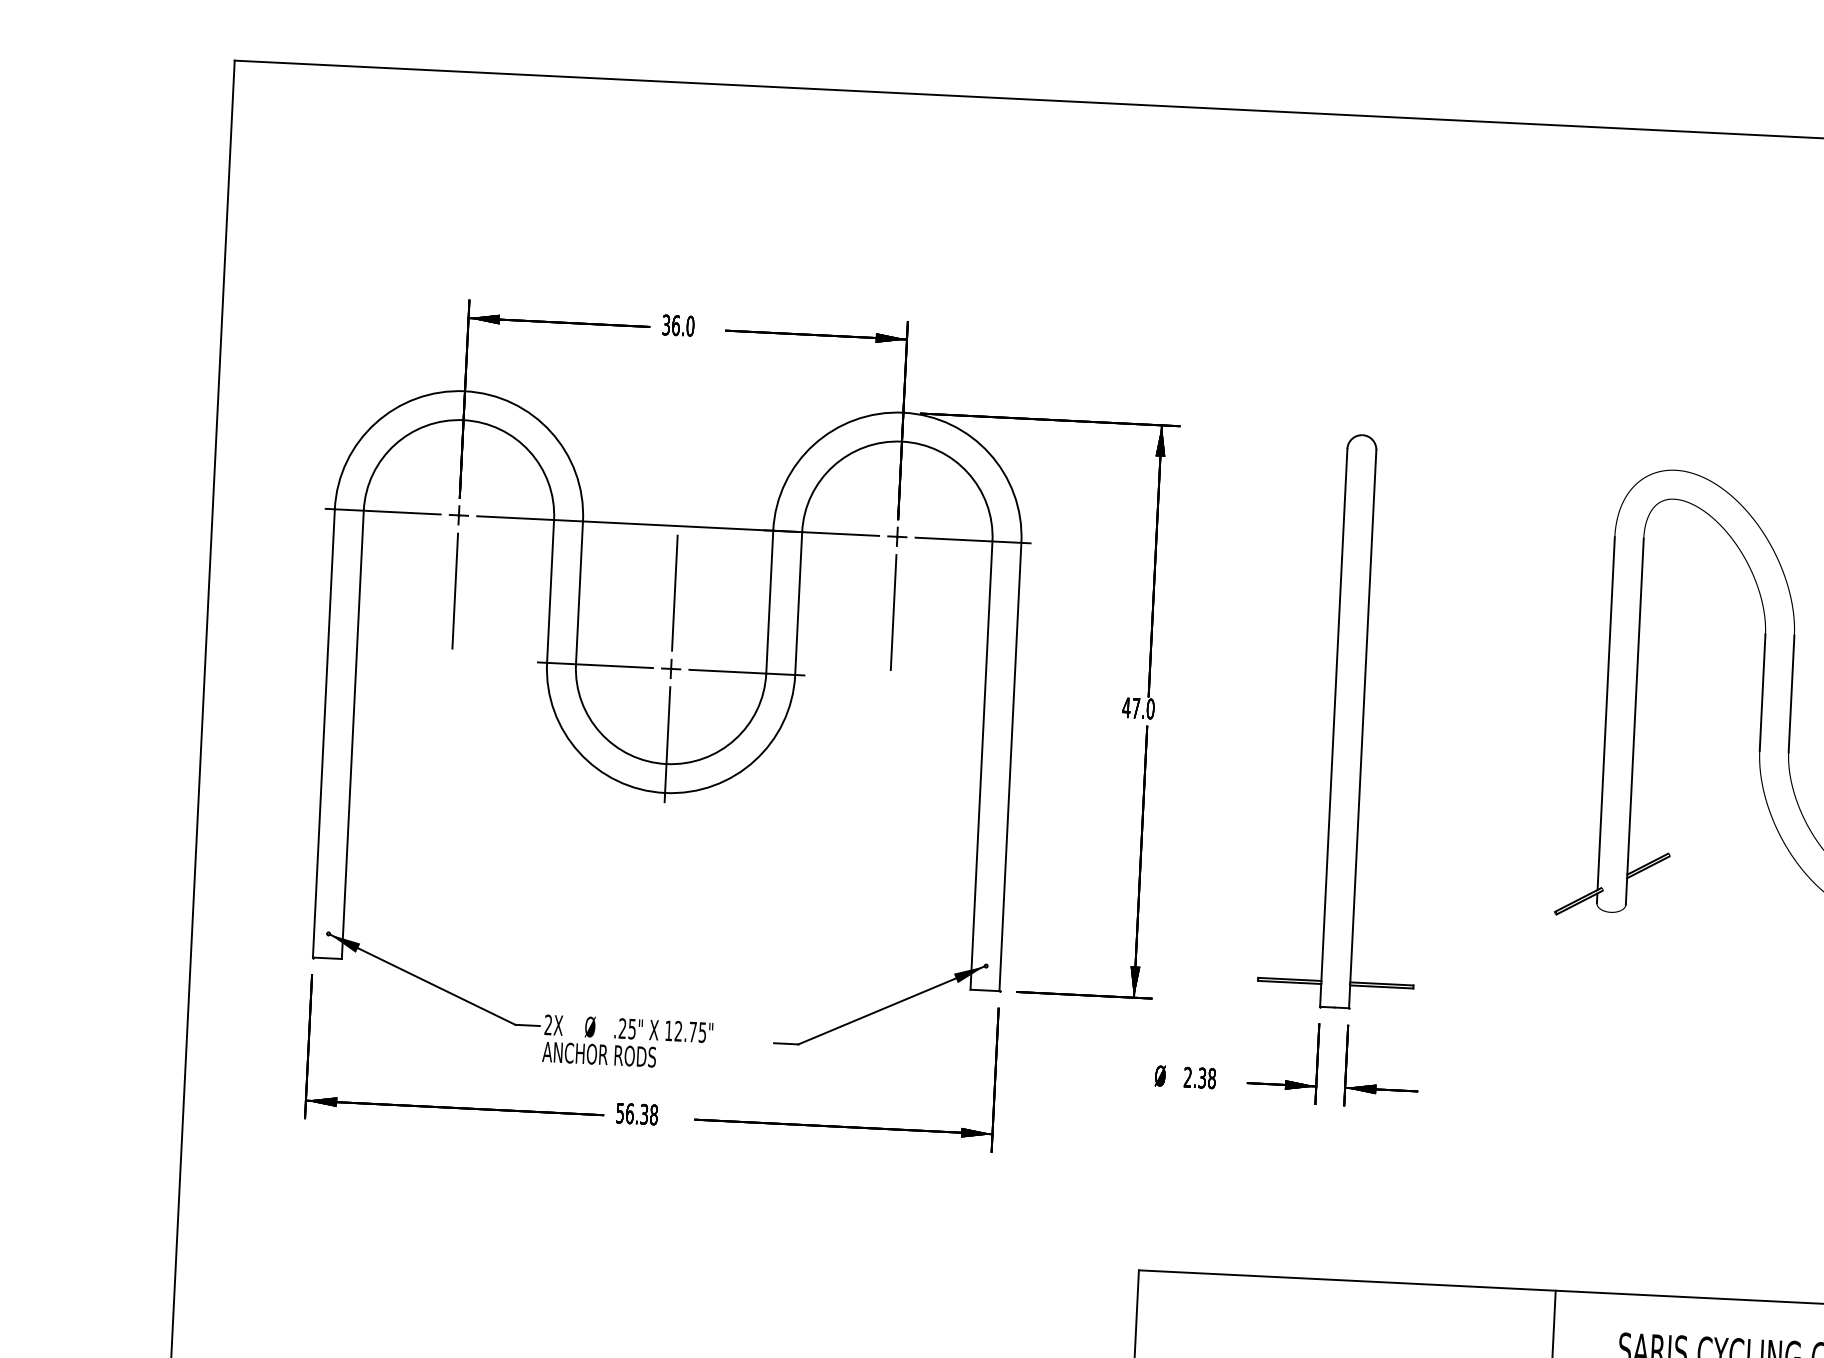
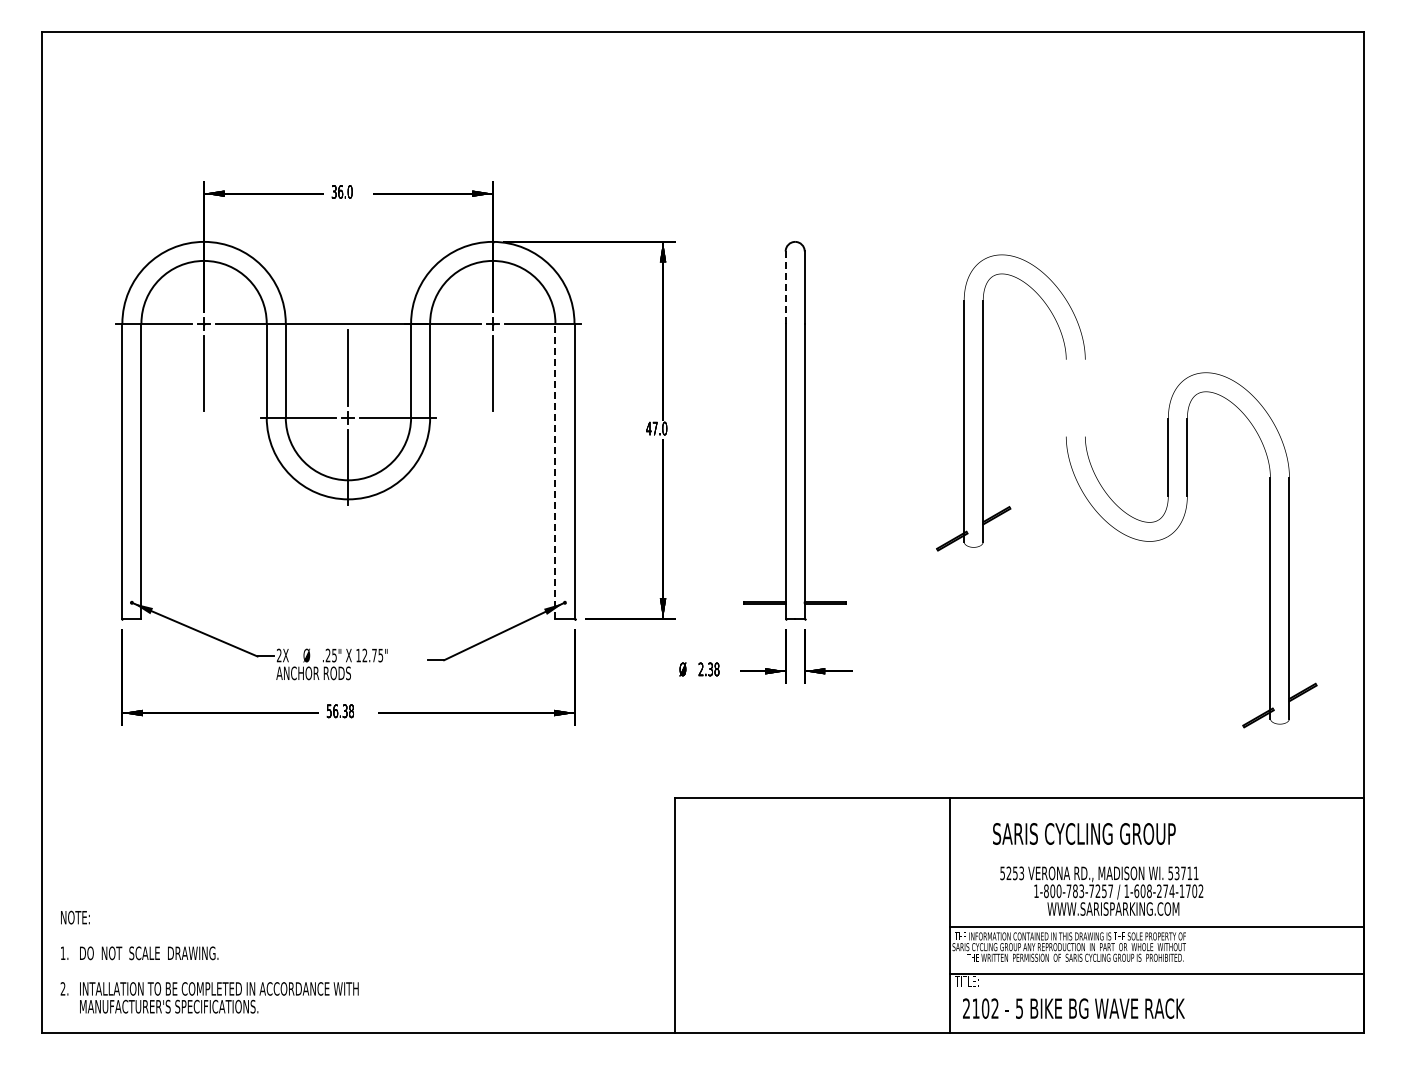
line: (1344, 505) -> (785, 288), solid -> dashed
line: (1762, 691) -> (1066, 397), removed
line: (1791, 693) -> (1085, 397), removed
line: (981, 766) -> (555, 471), solid -> dashed

